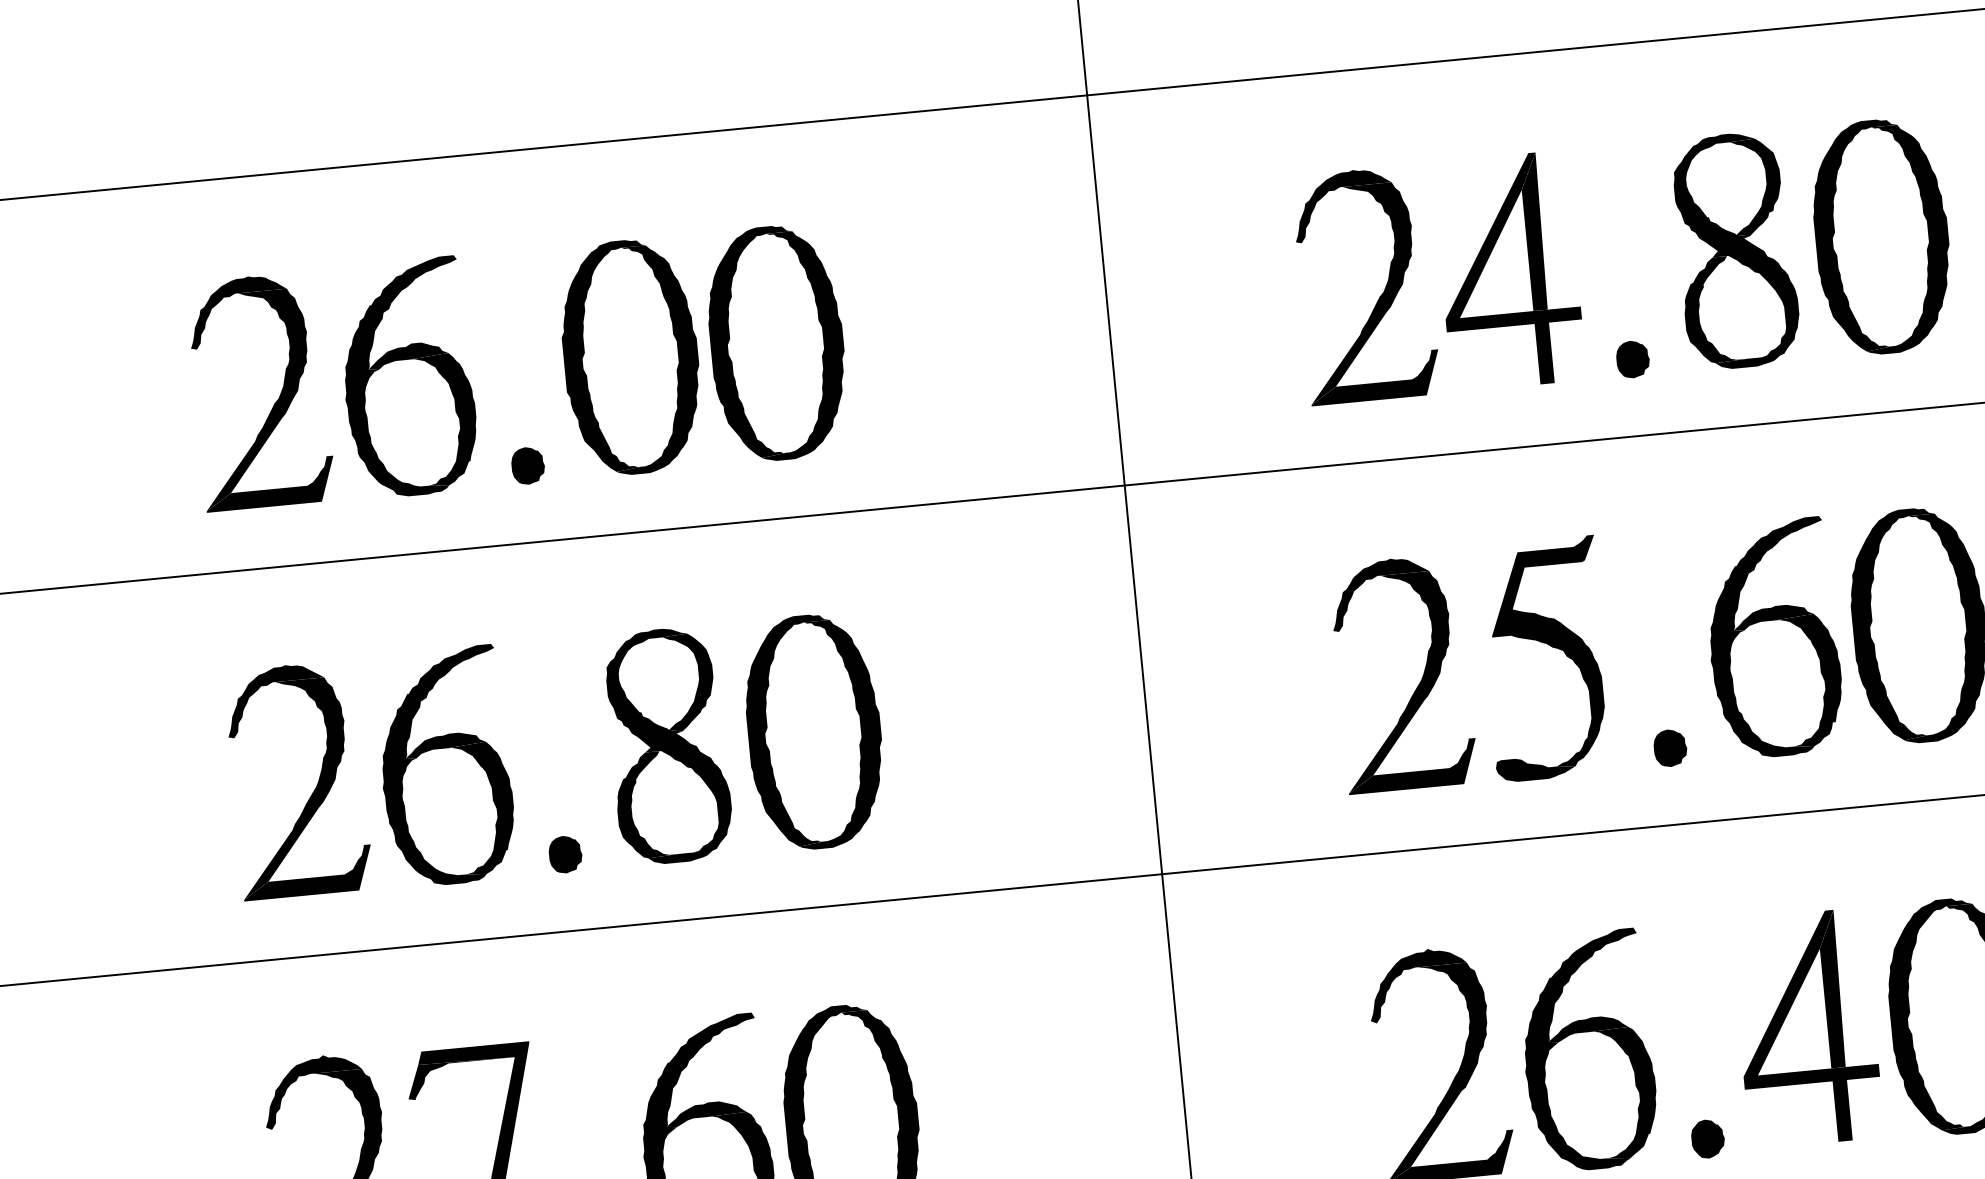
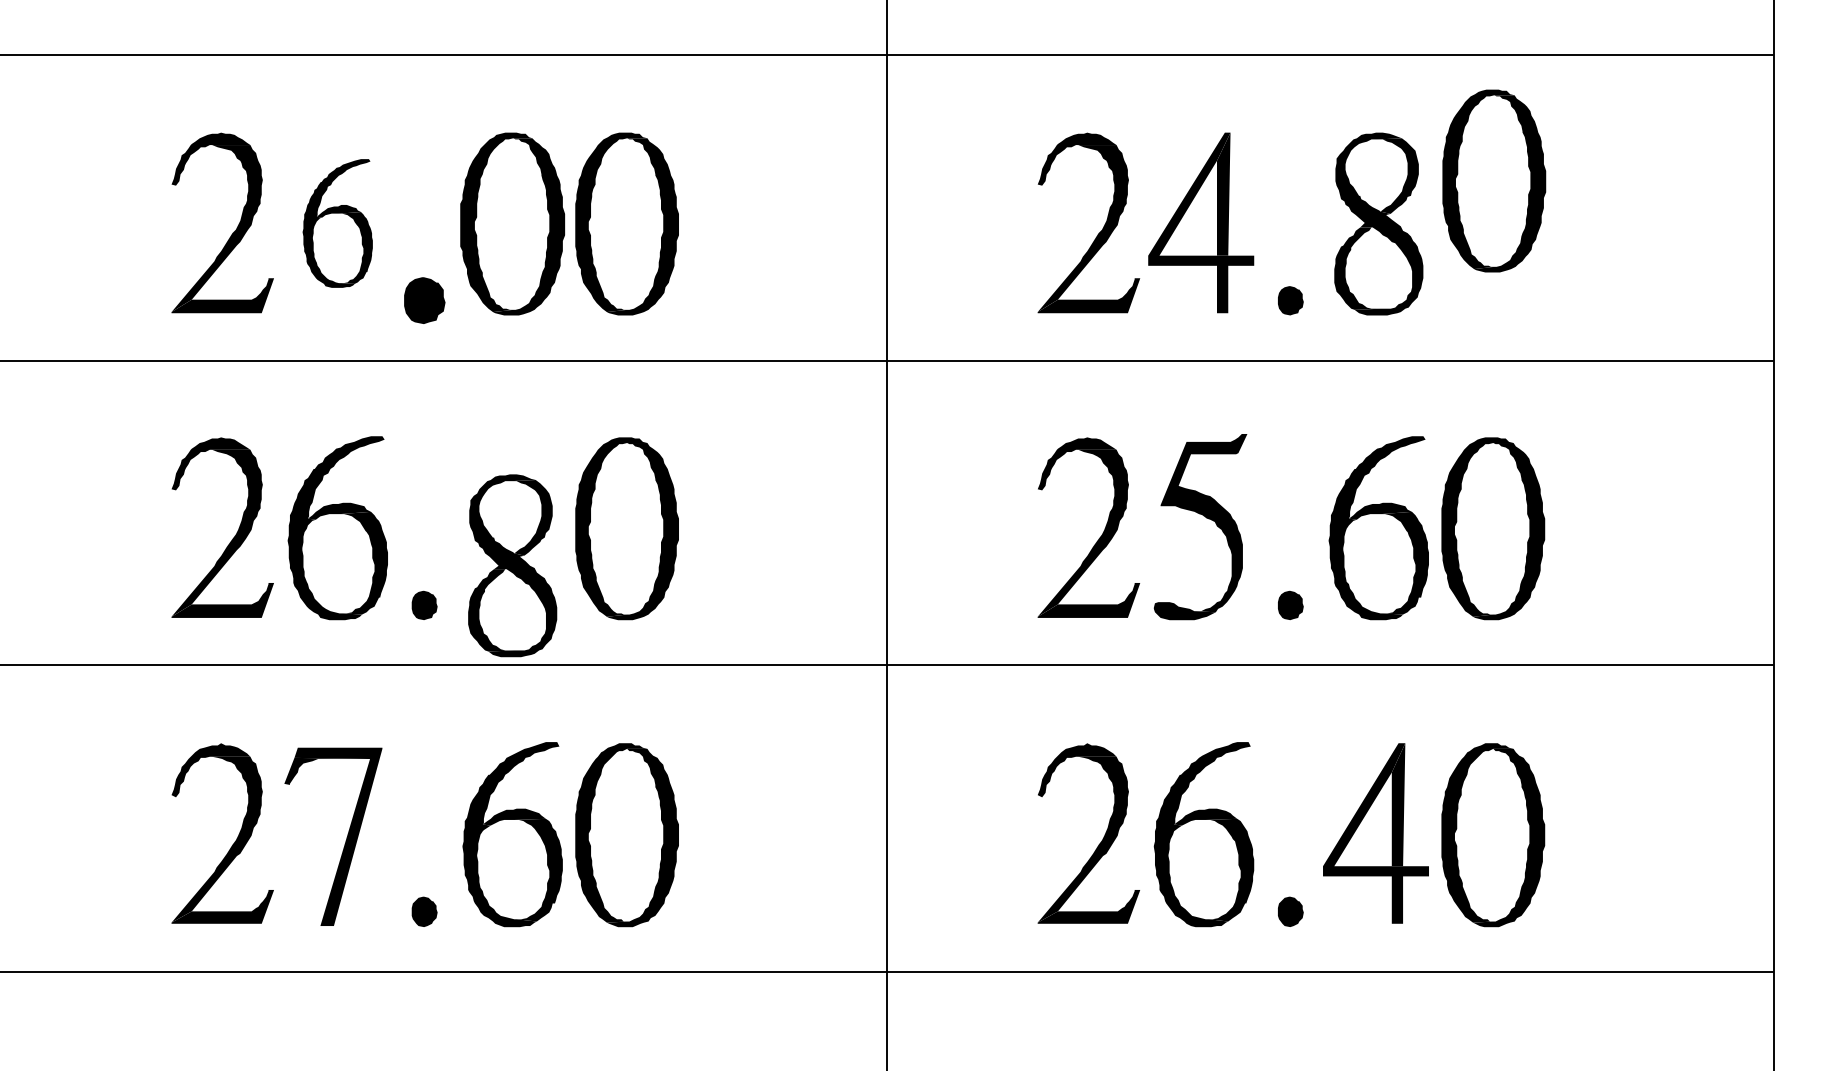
part: (1882, 236) -> (1494, 180), moved
part: (407, 378) -> (337, 223), size x0.7
part: (527, 465) -> (424, 300), size x1.6
part: (668, 745) -> (512, 565), moved

